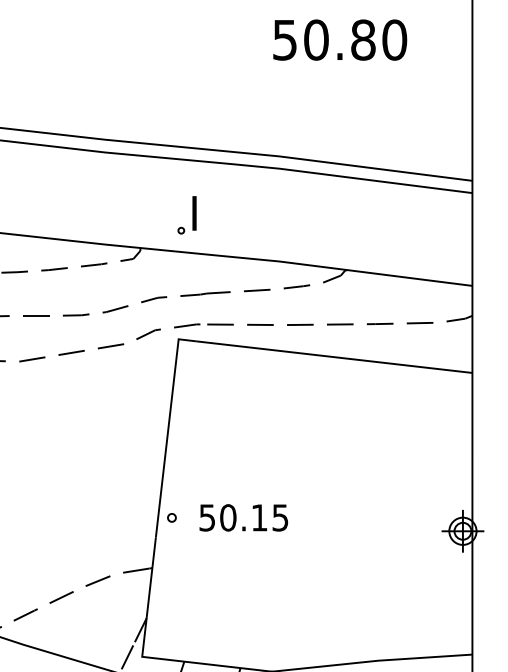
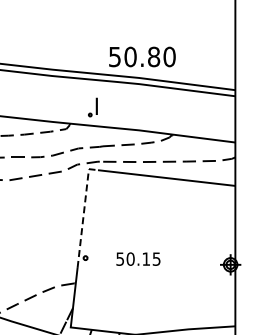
text: (340, 39) -> (142, 56), moved
line: (167, 426) -> (83, 212), solid -> dashed
text: (243, 516) -> (138, 258), moved

